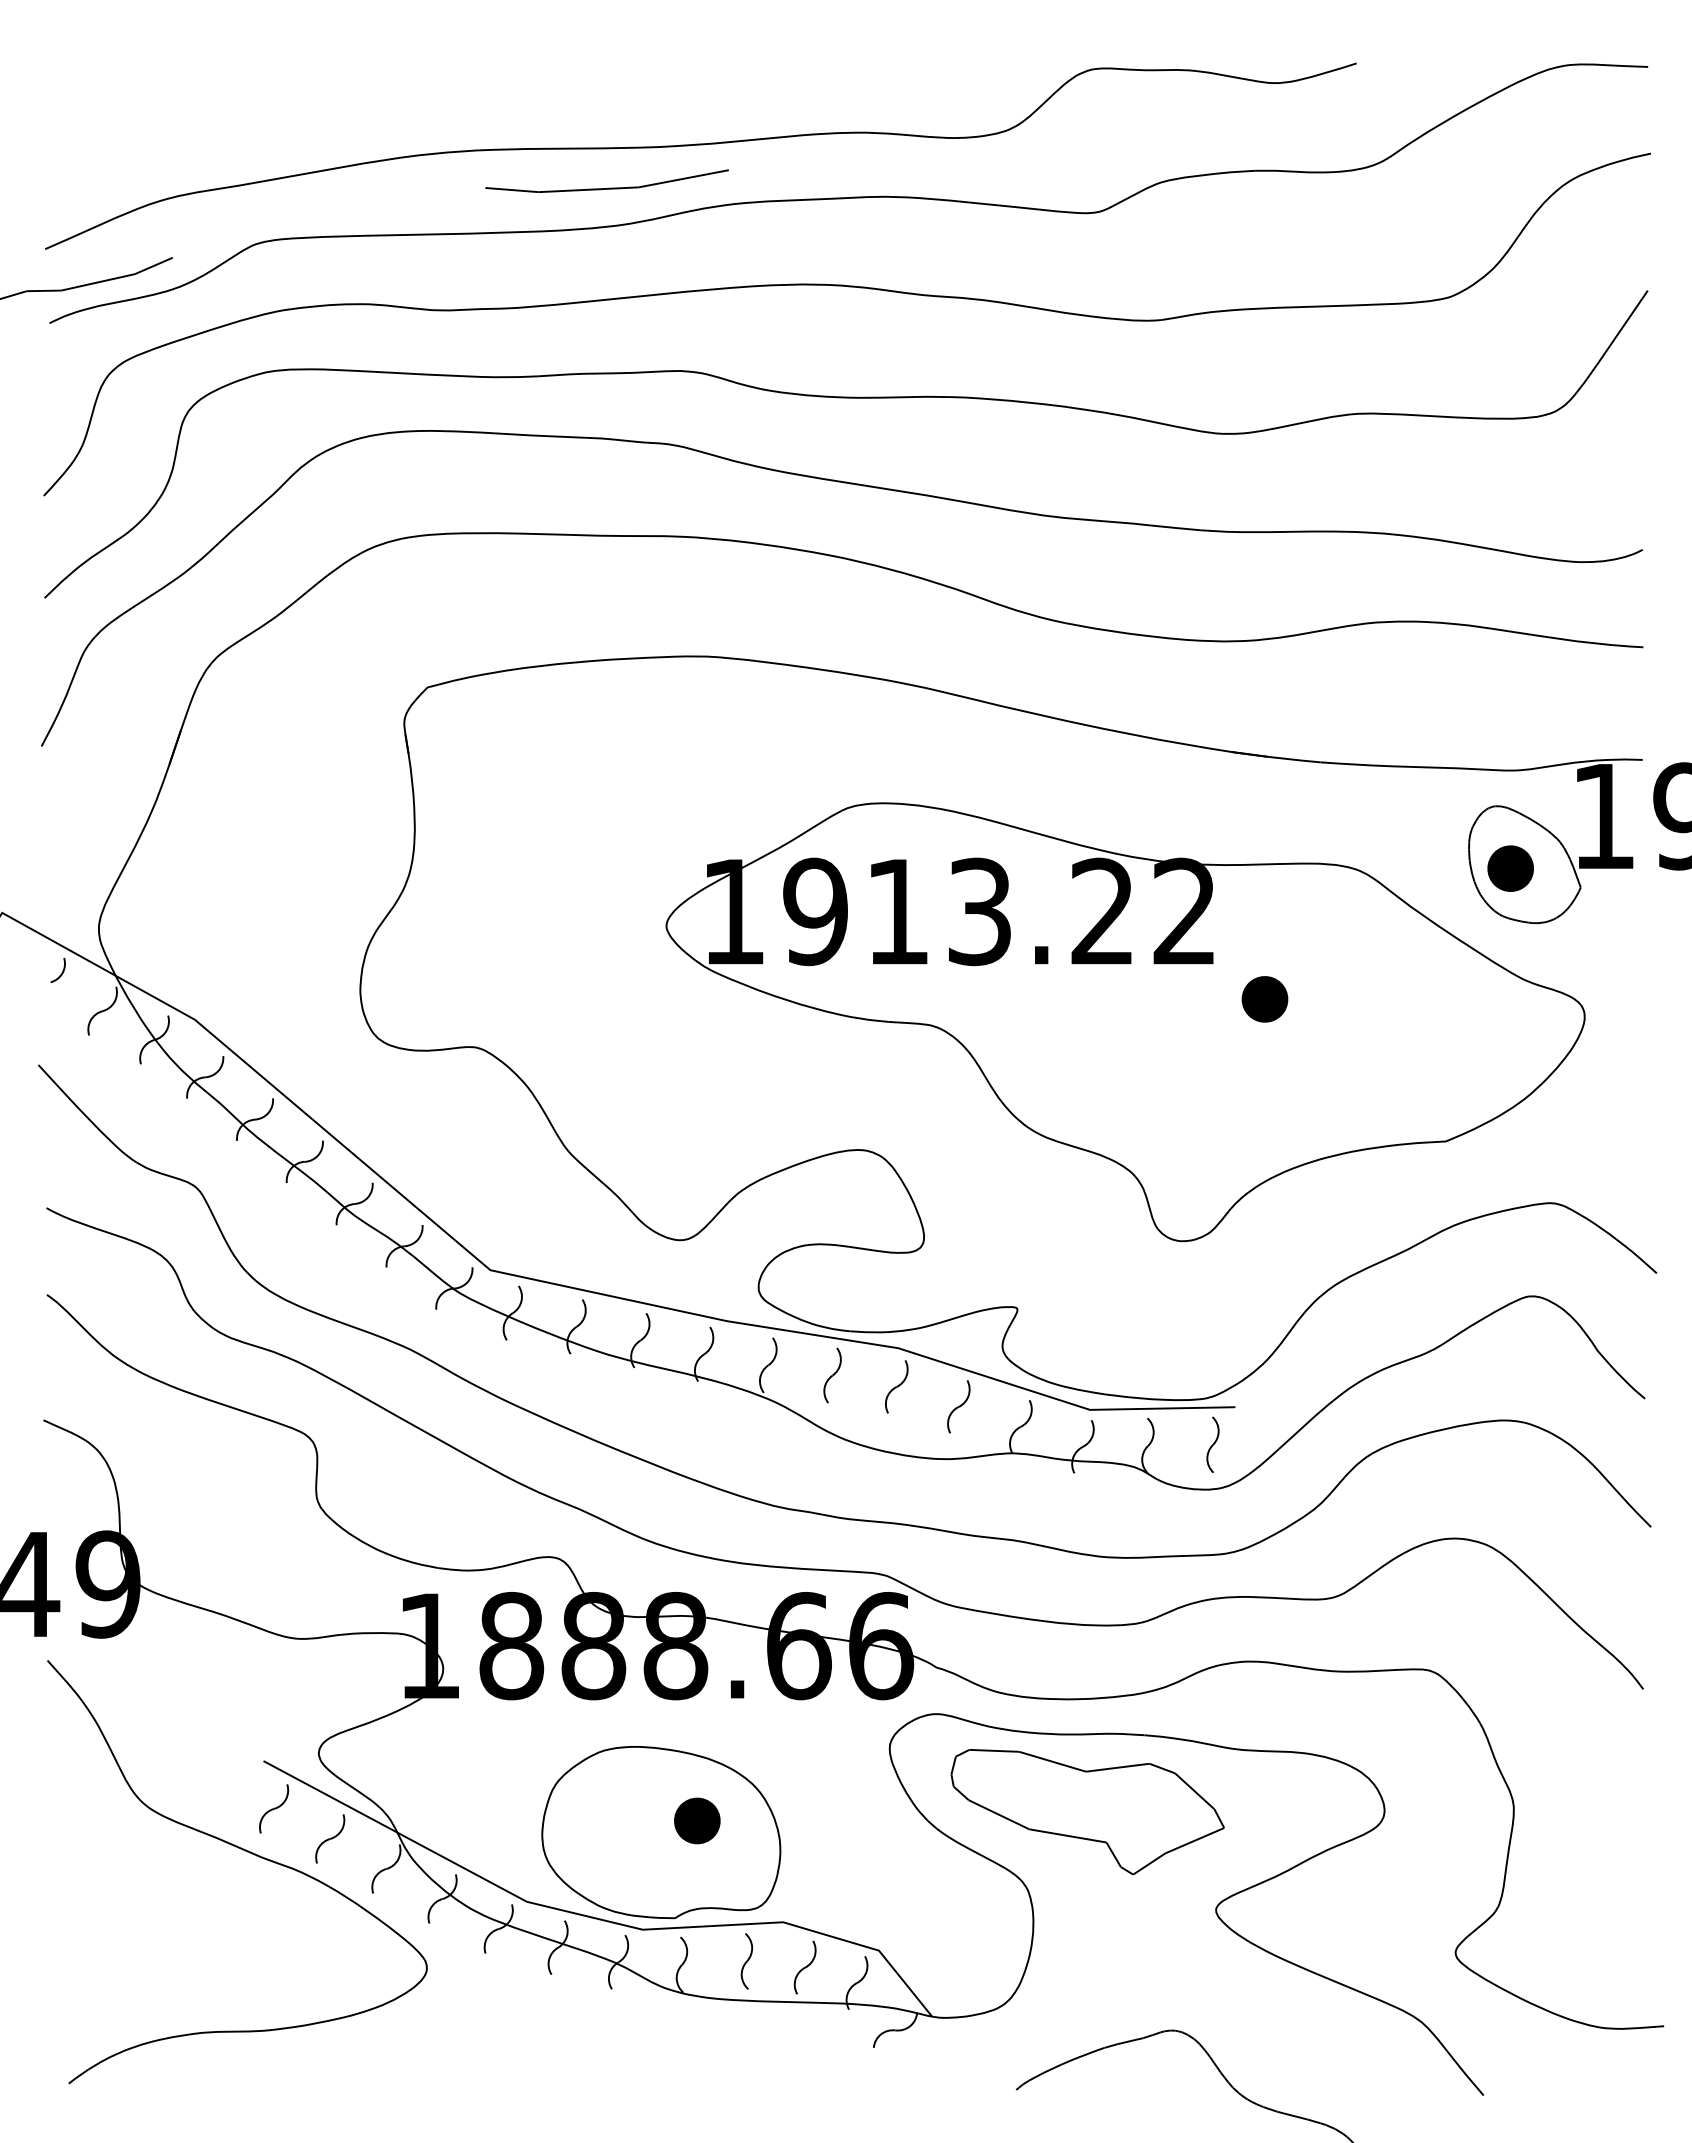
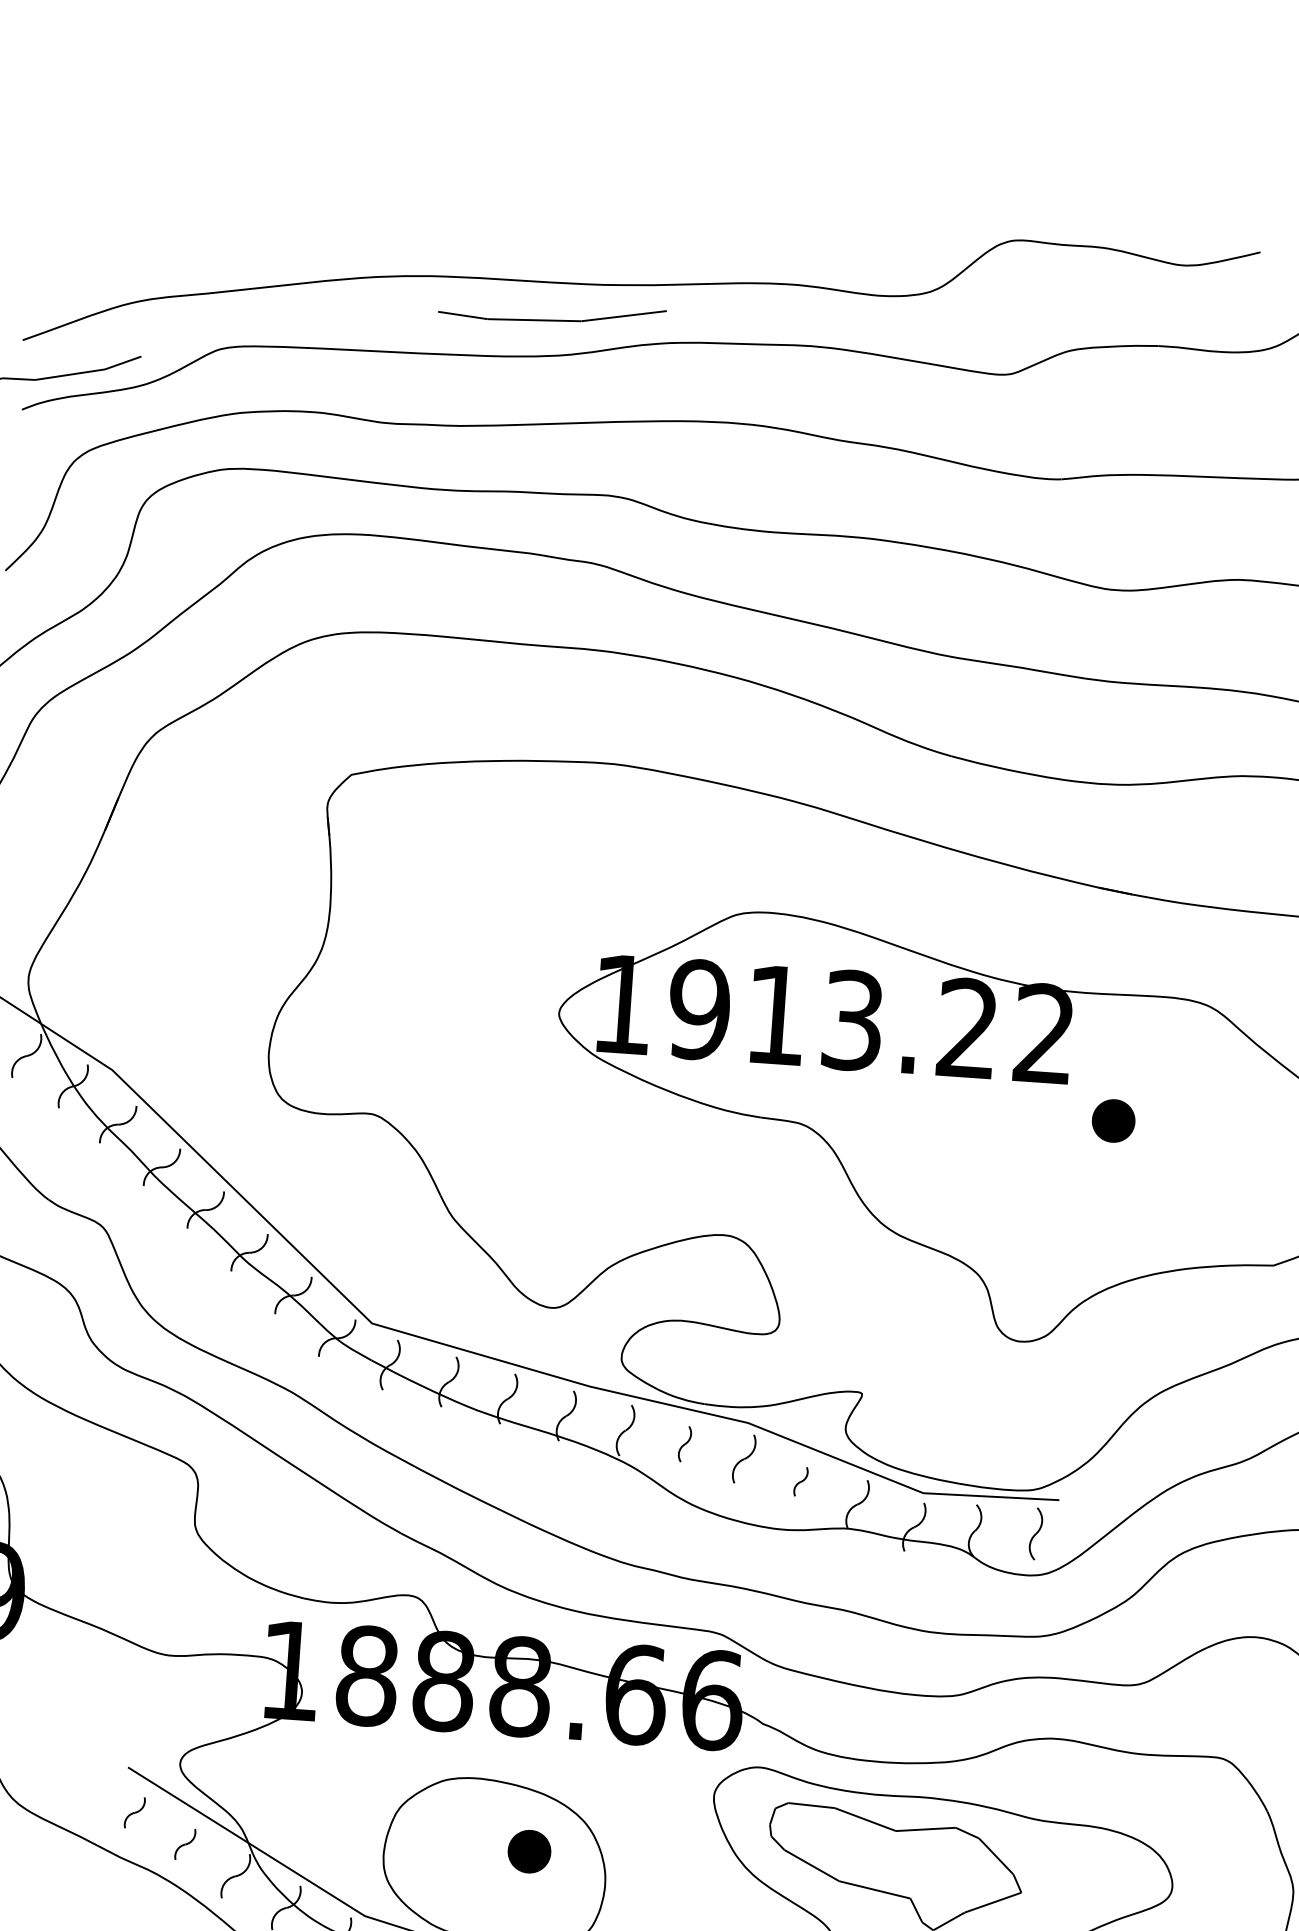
part: (832, 1375) -> (684, 1444), size x0.7
part: (958, 1406) -> (800, 1481), size x0.6
part: (274, 1808) -> (135, 1812), size x0.7
part: (330, 1838) -> (185, 1844), size x0.7

